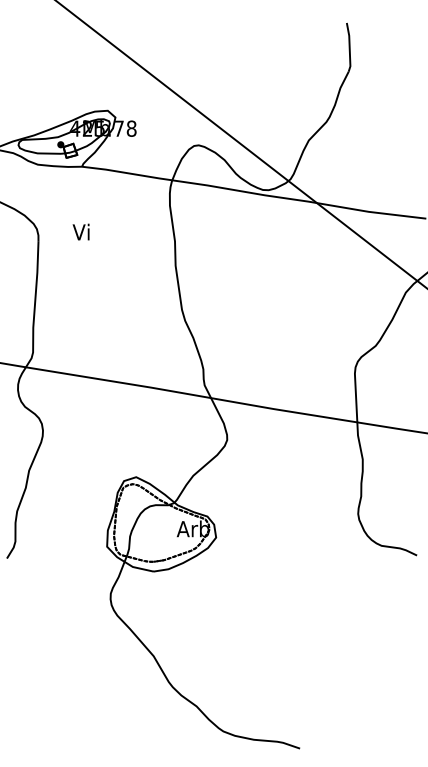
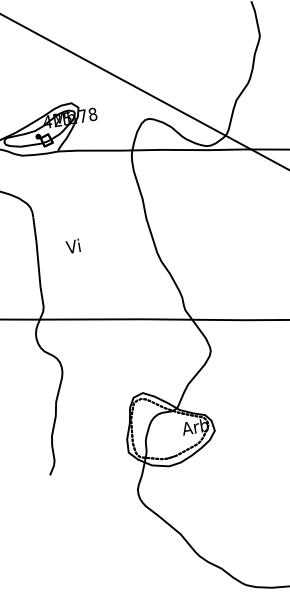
text: (80, 231) -> (72, 246), moved

